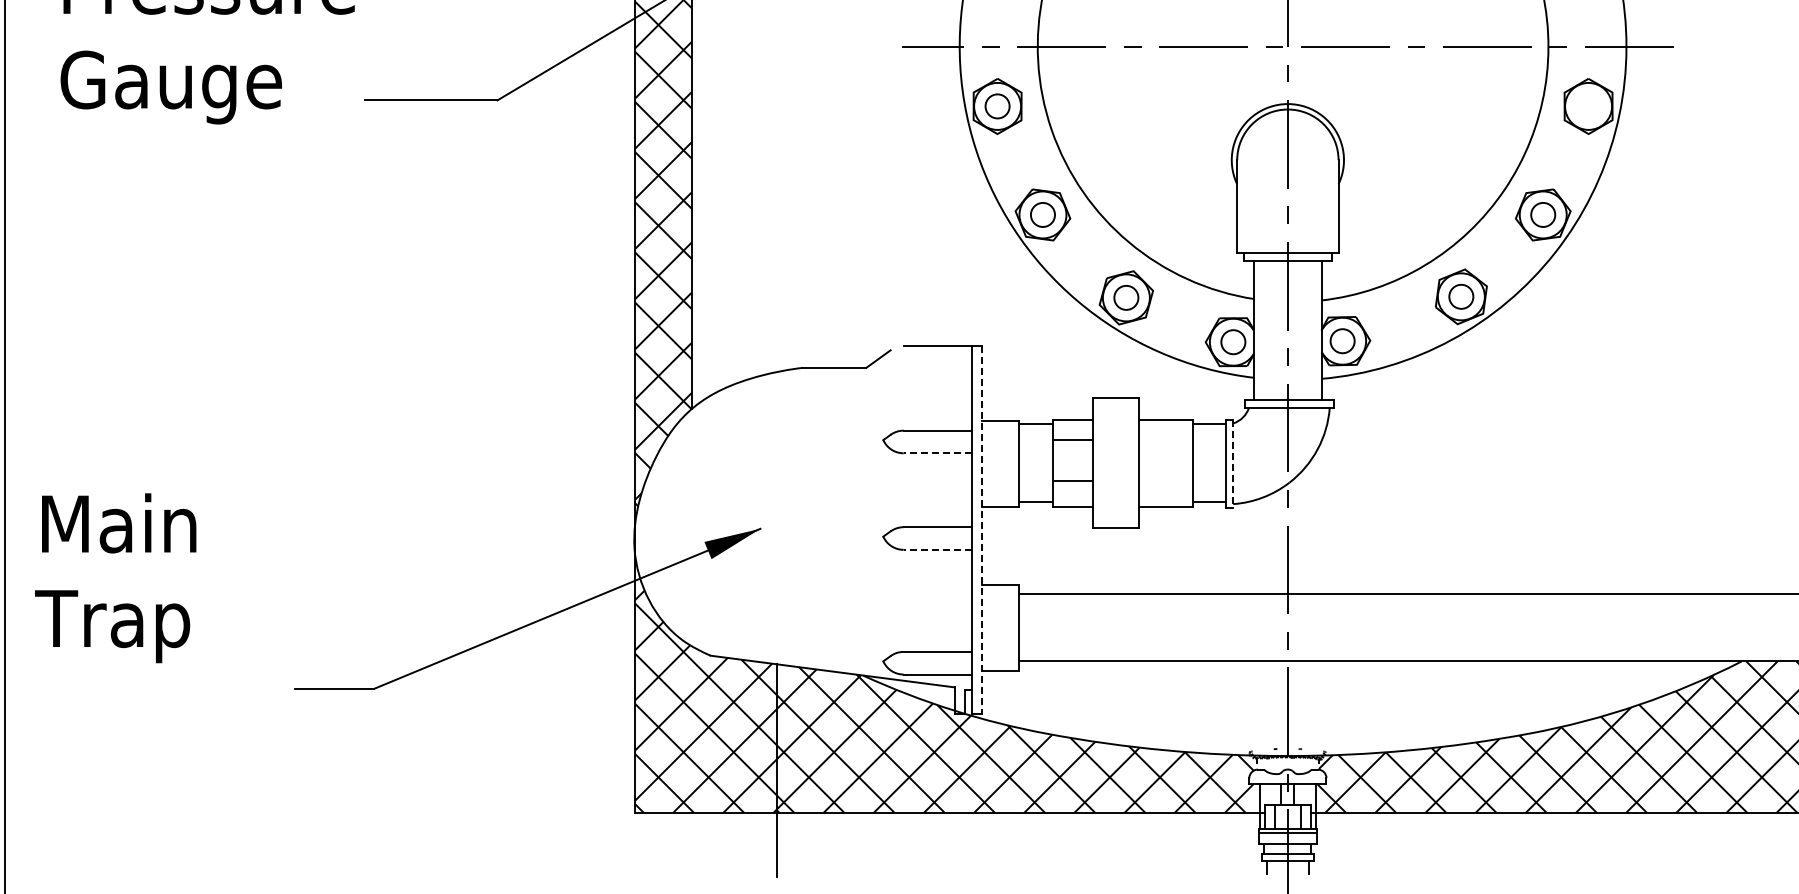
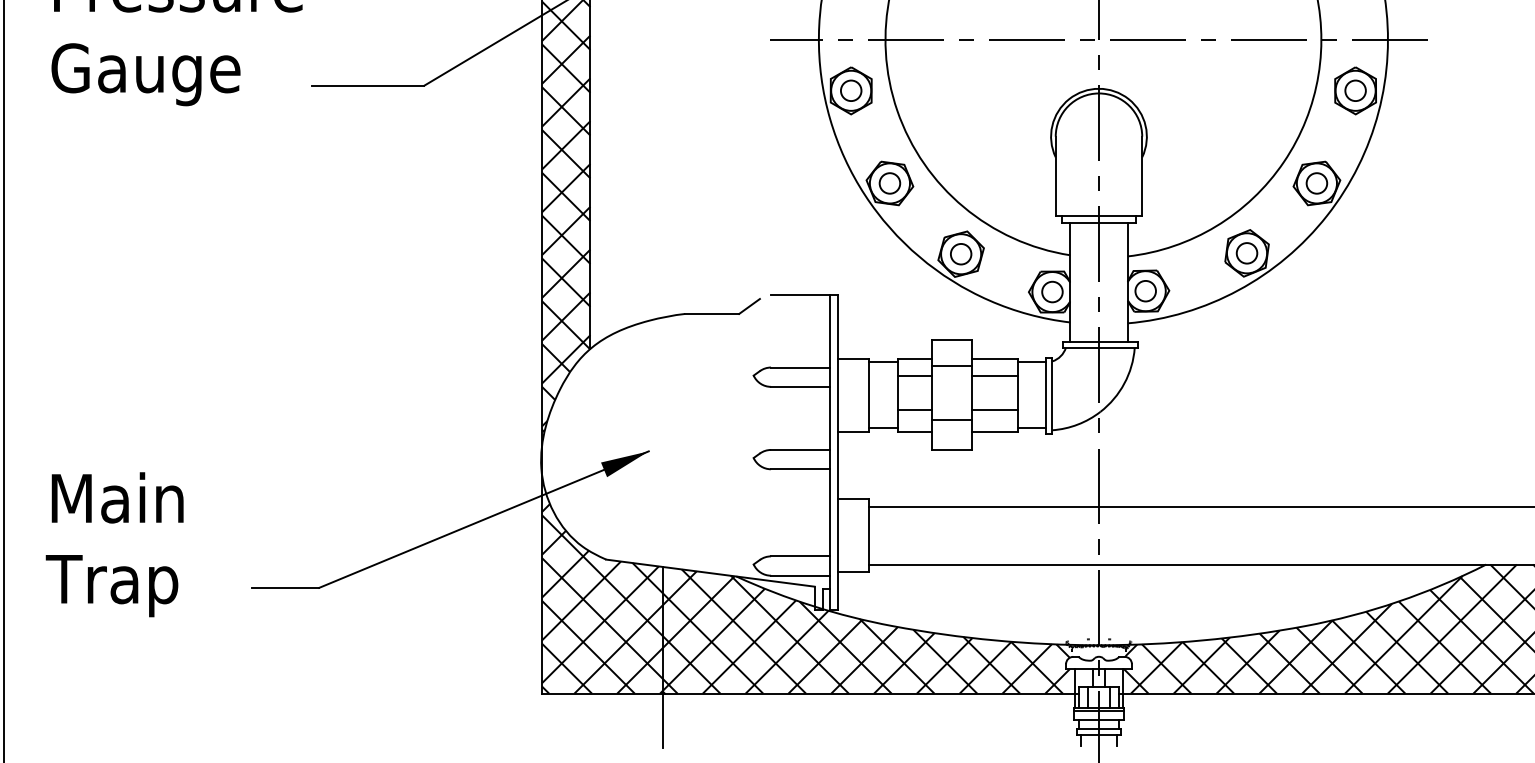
circle: (1588, 106) -> (1355, 90), added
line: (1115, 429) -> (951, 366), added
line: (1165, 440) -> (994, 375), added
line: (937, 453) -> (799, 387), dashed -> solid
line: (1233, 464) -> (1052, 396), dashed -> solid
line: (1165, 480) -> (994, 410), added
line: (1115, 491) -> (951, 419), added
line: (981, 530) -> (837, 452), dashed -> solid
line: (937, 549) -> (799, 468), dashed -> solid
text: (115, 578) -> (114, 544), moved

